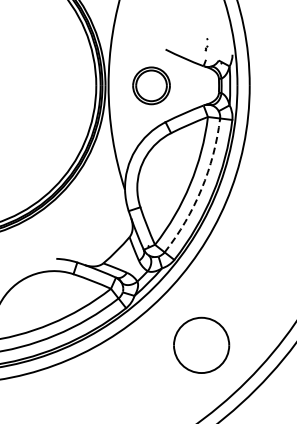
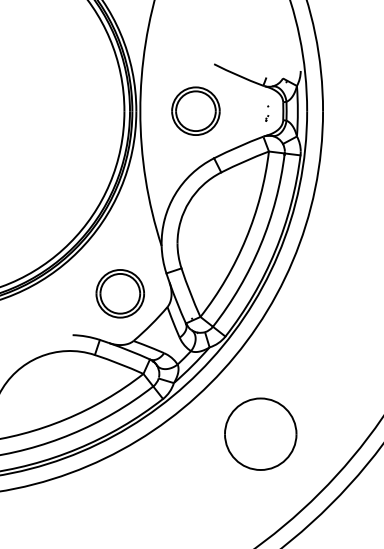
part: (206, 44) -> (267, 113), moved
arc: (201, 189) -> (260, 245), dashed -> solid
part: (92, 226) -> (119, 293), added
part: (201, 344) -> (260, 433), moved

